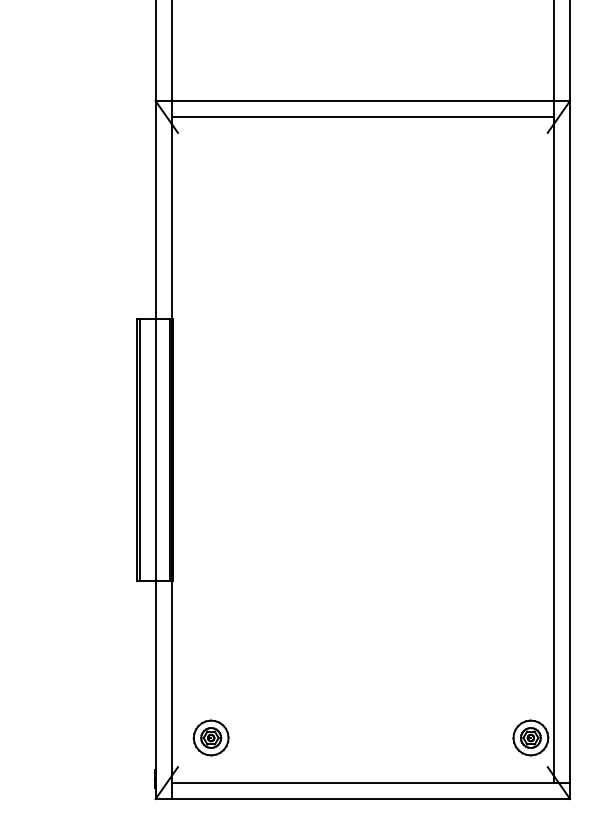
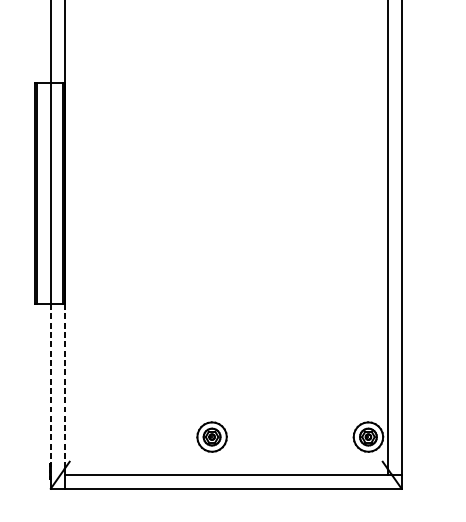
line: (155, 675) -> (50, 384), solid -> dashed
line: (172, 678) -> (65, 386), solid -> dashed
part: (210, 737) -> (211, 436), moved

